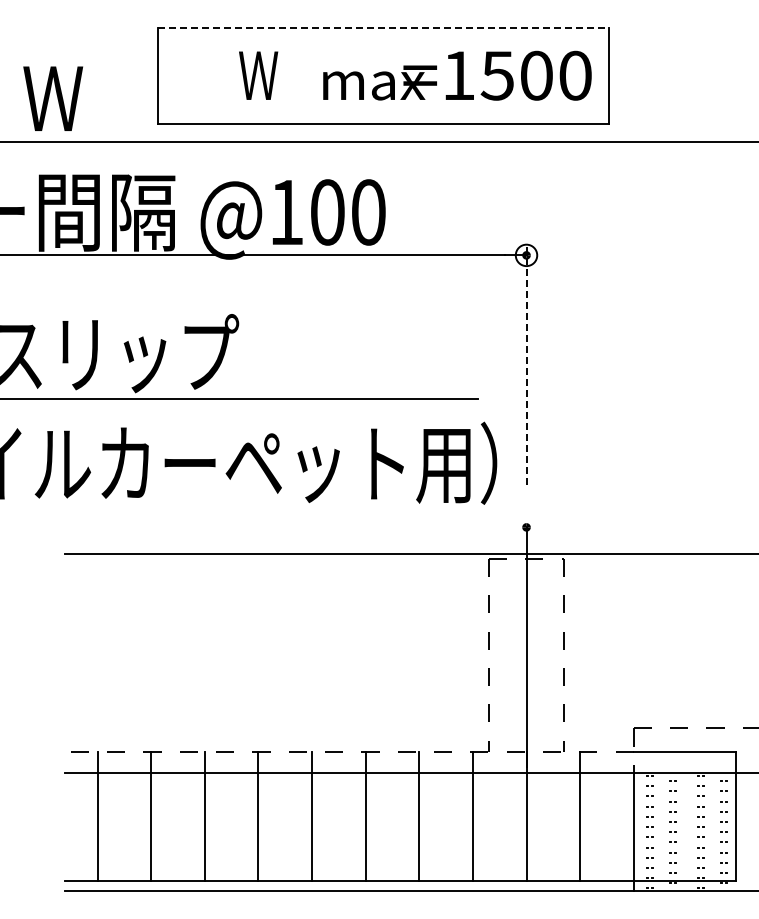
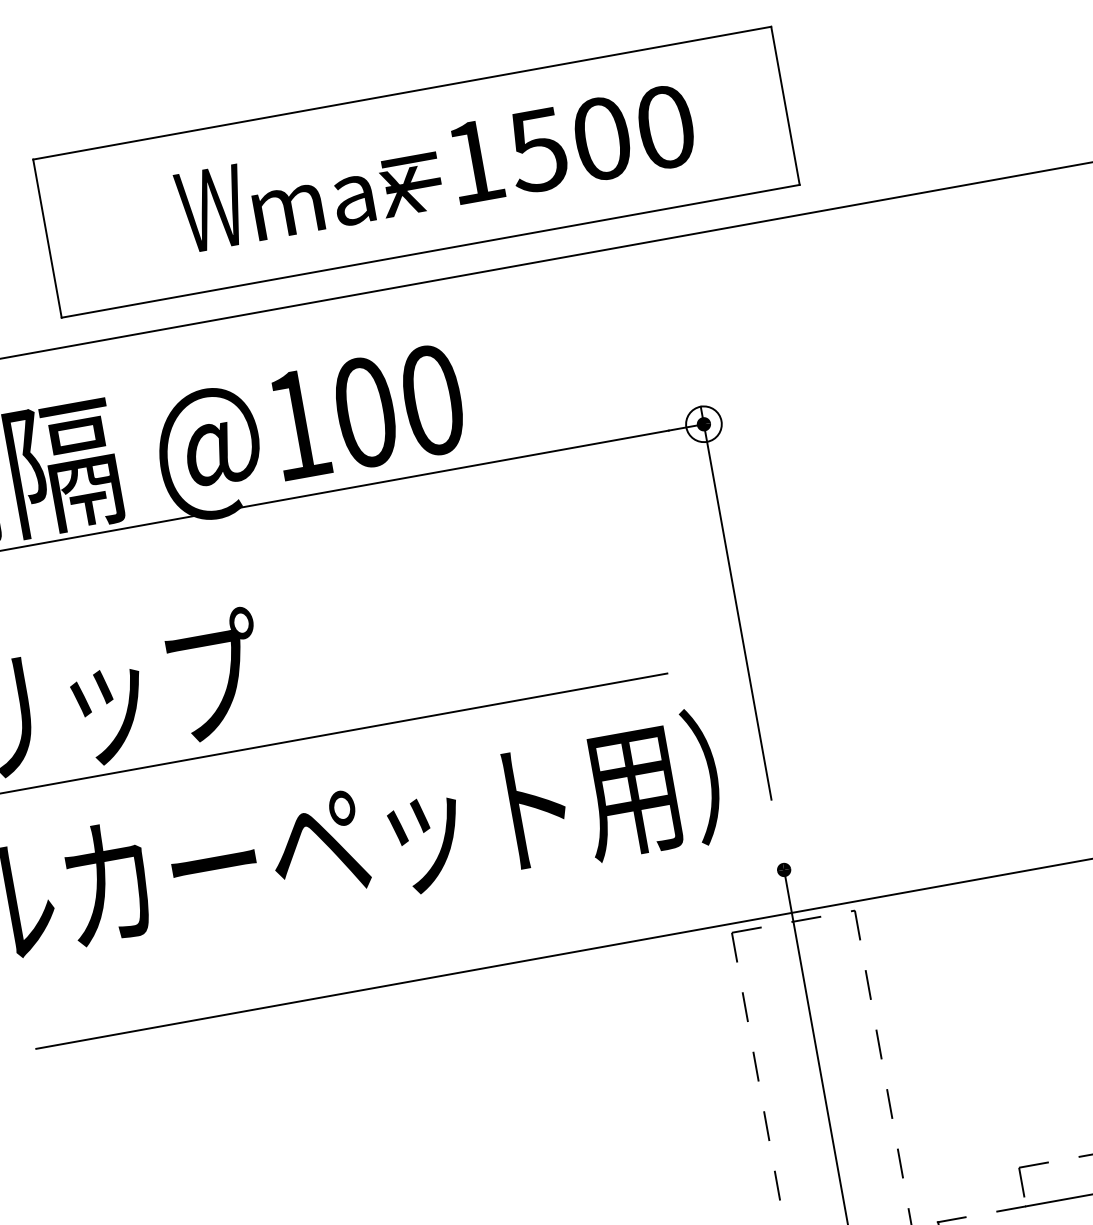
line: (383, 27) -> (402, 93), dashed -> solid
text: (457, 75) -> (472, 161), moved
line: (526, 364) -> (736, 603), dashed -> solid

